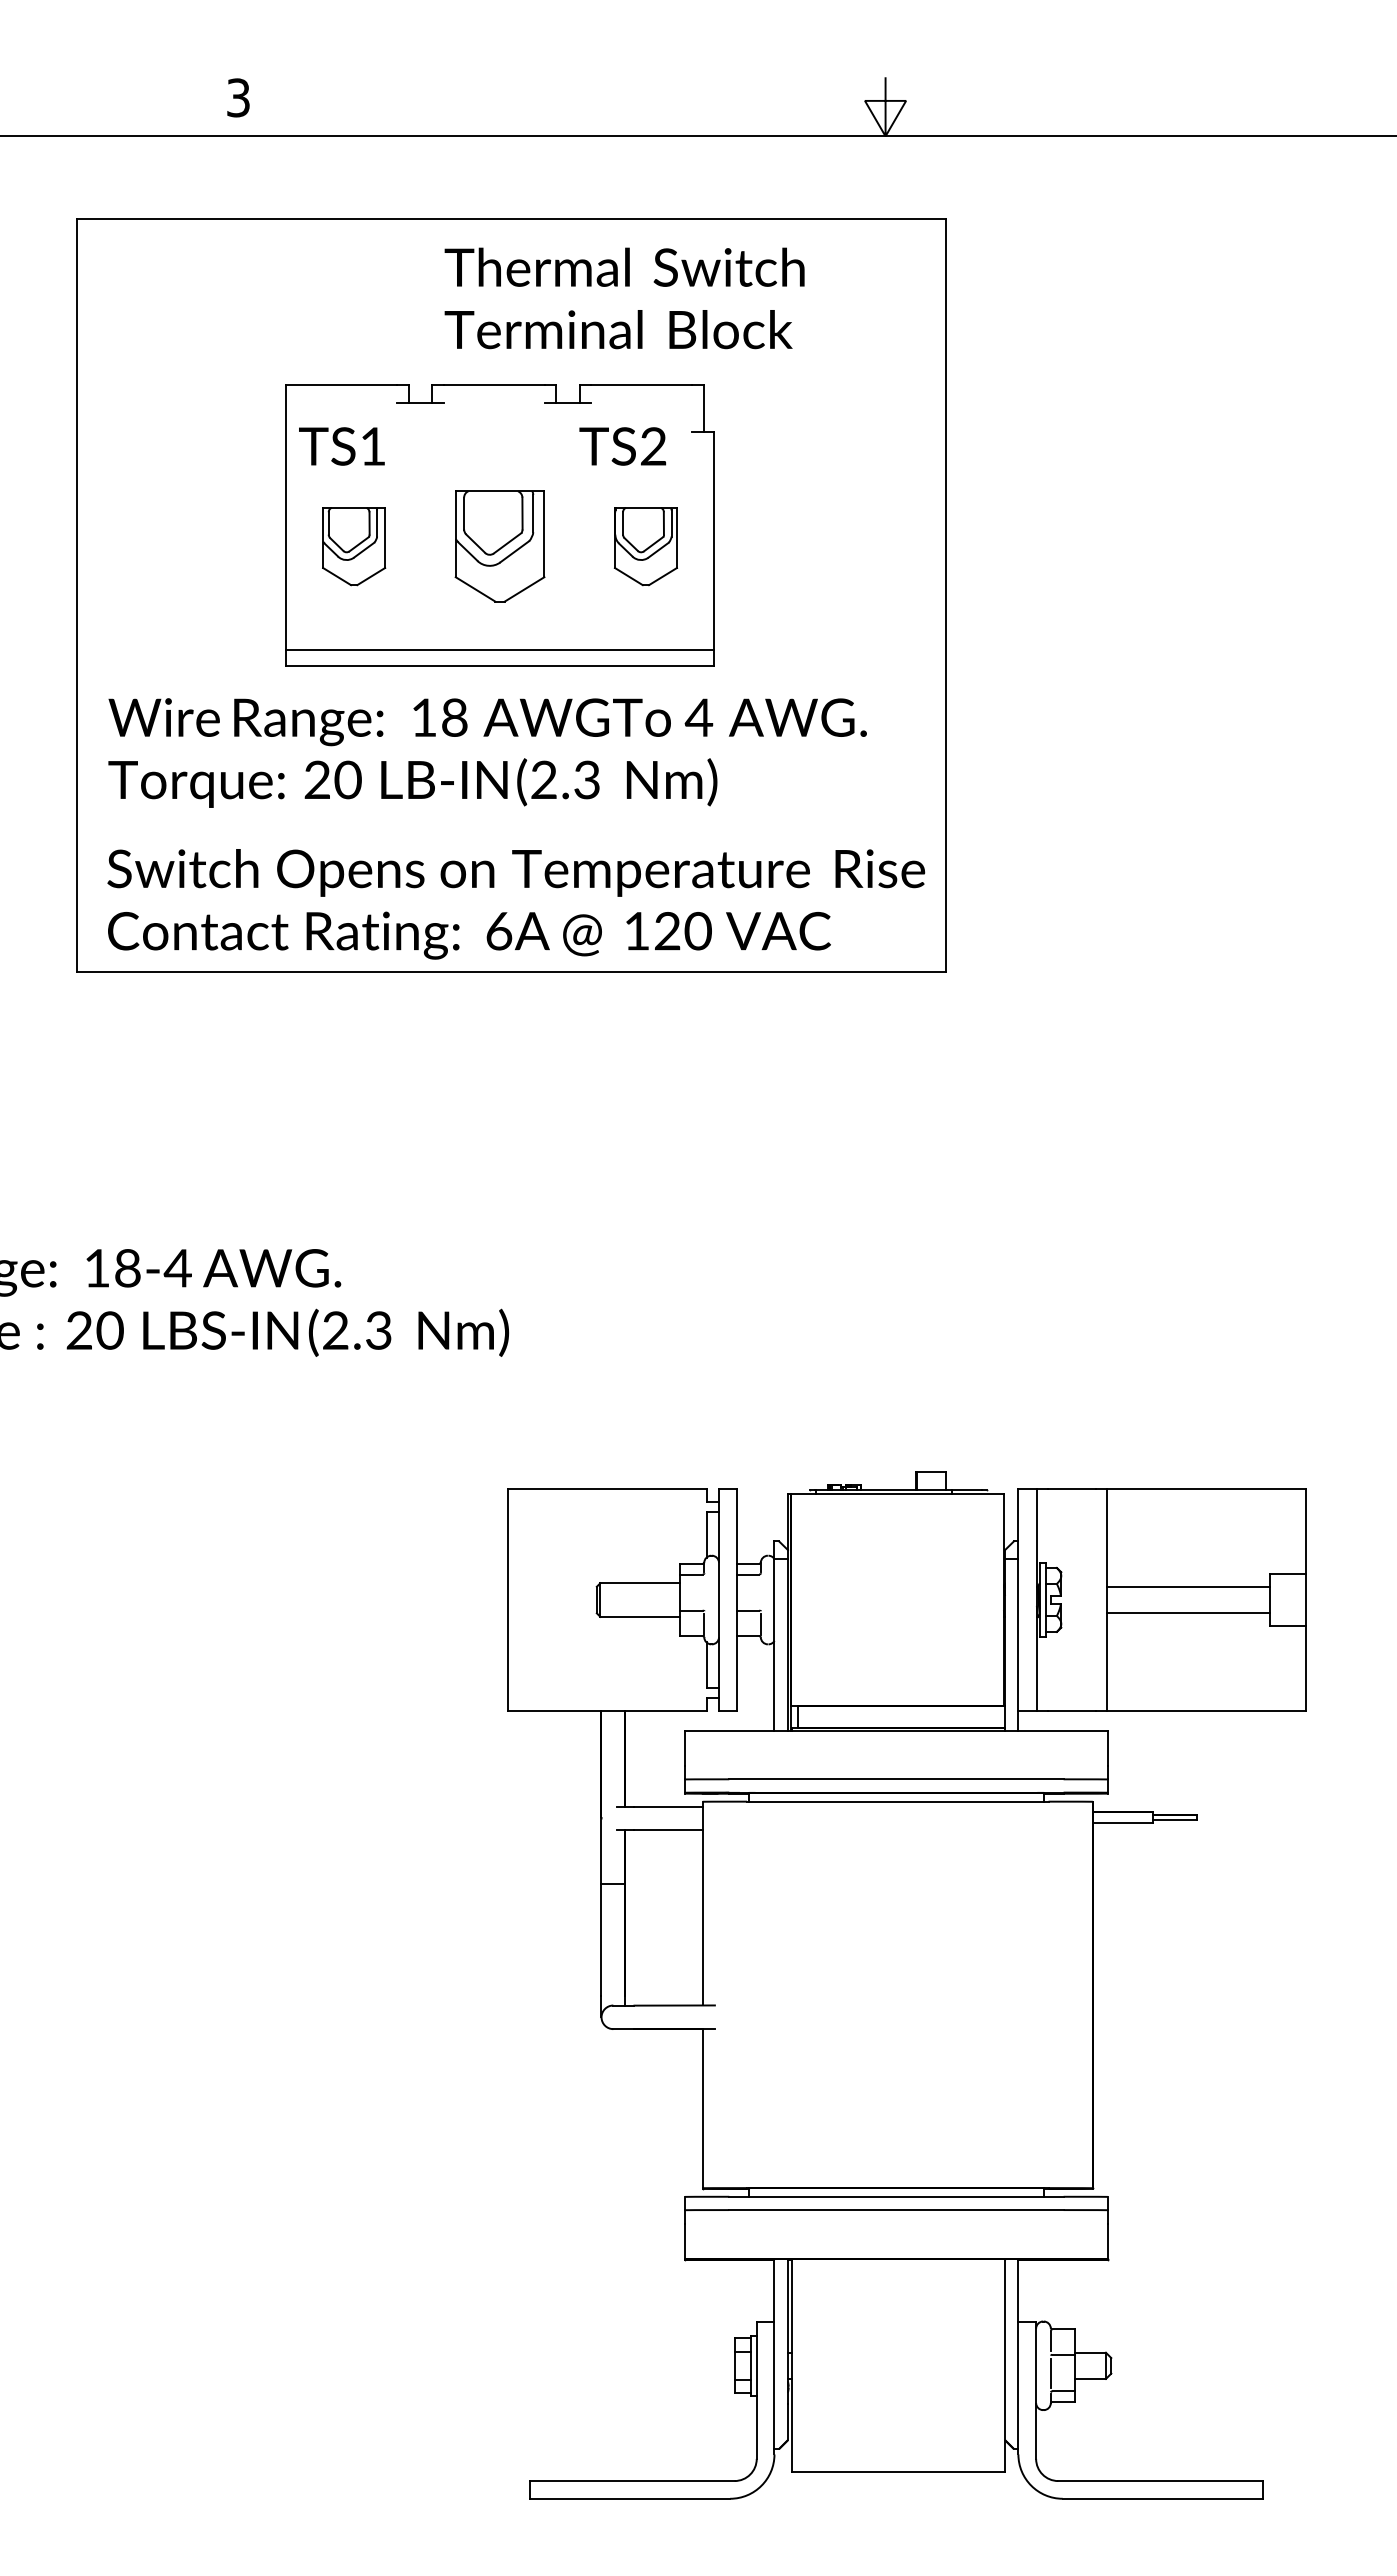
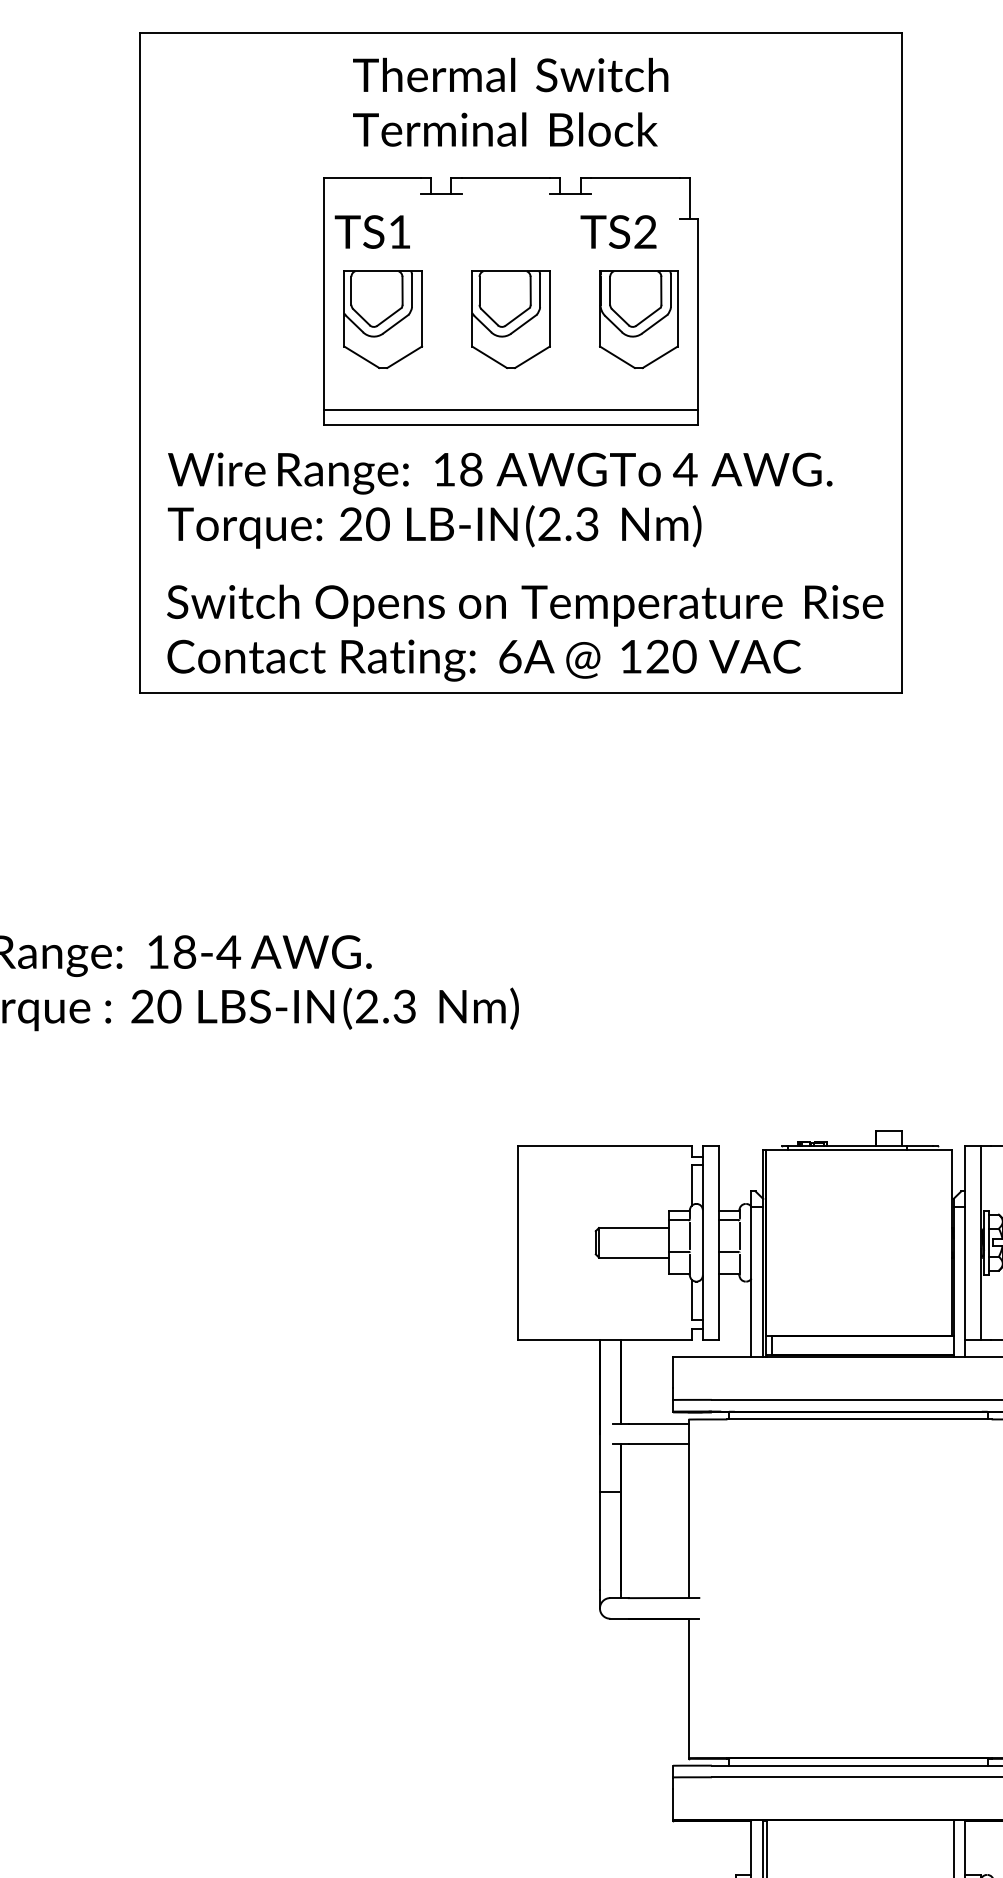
text: (624, 298) -> (510, 102), moved
part: (353, 546) -> (382, 319), size x1.43
part: (645, 546) -> (638, 319), size x1.43
line: (704, 1591) -> (690, 1235), added
line: (760, 1591) -> (739, 1235), added

